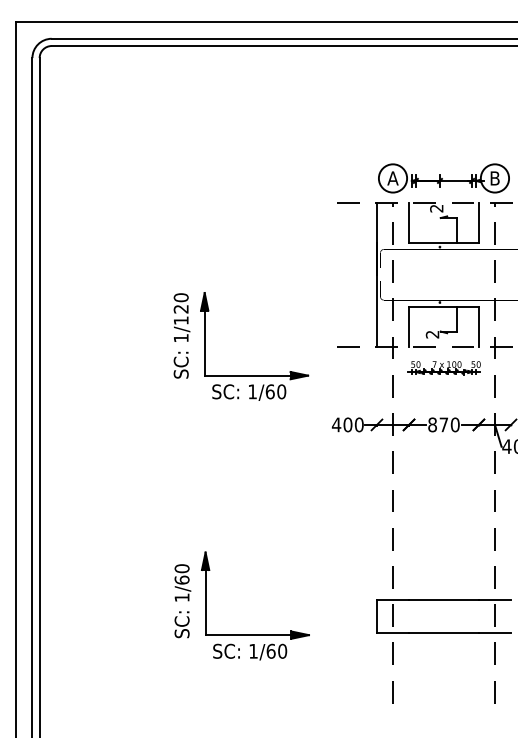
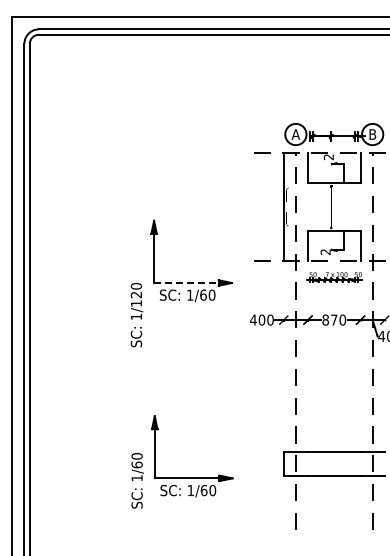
text: (181, 336) -> (136, 315), moved
line: (247, 376) -> (186, 283), solid -> dashed
text: (182, 600) -> (137, 480), moved

